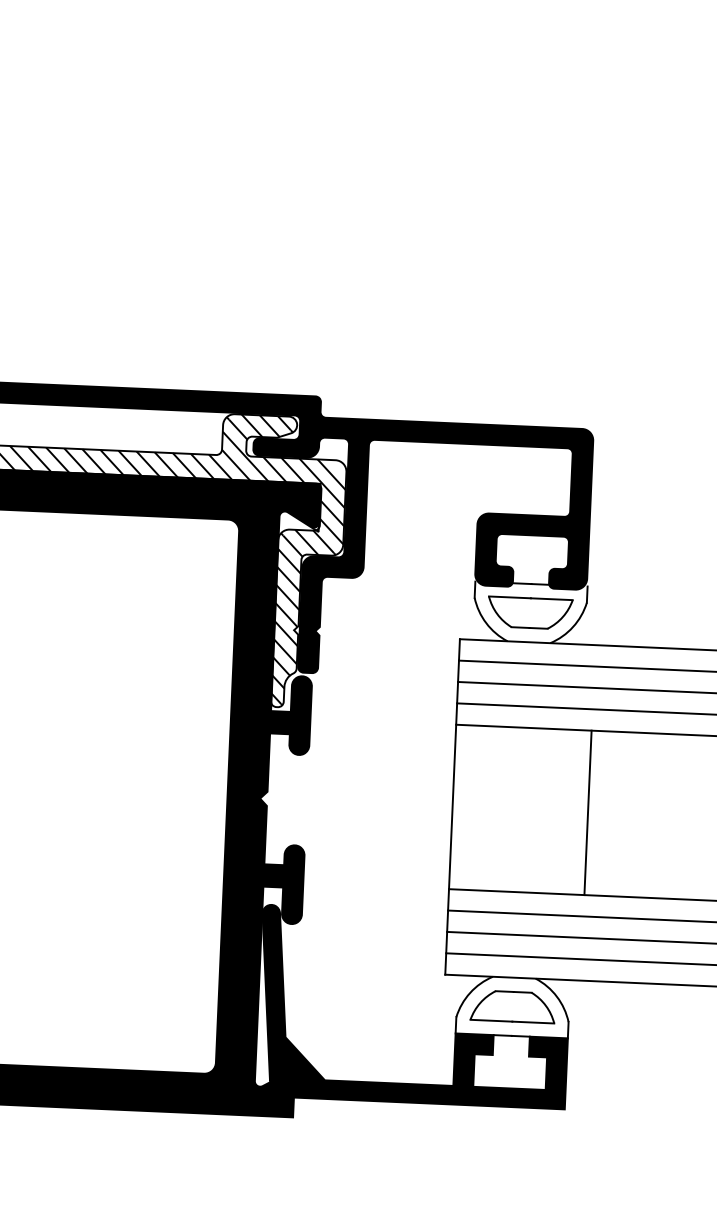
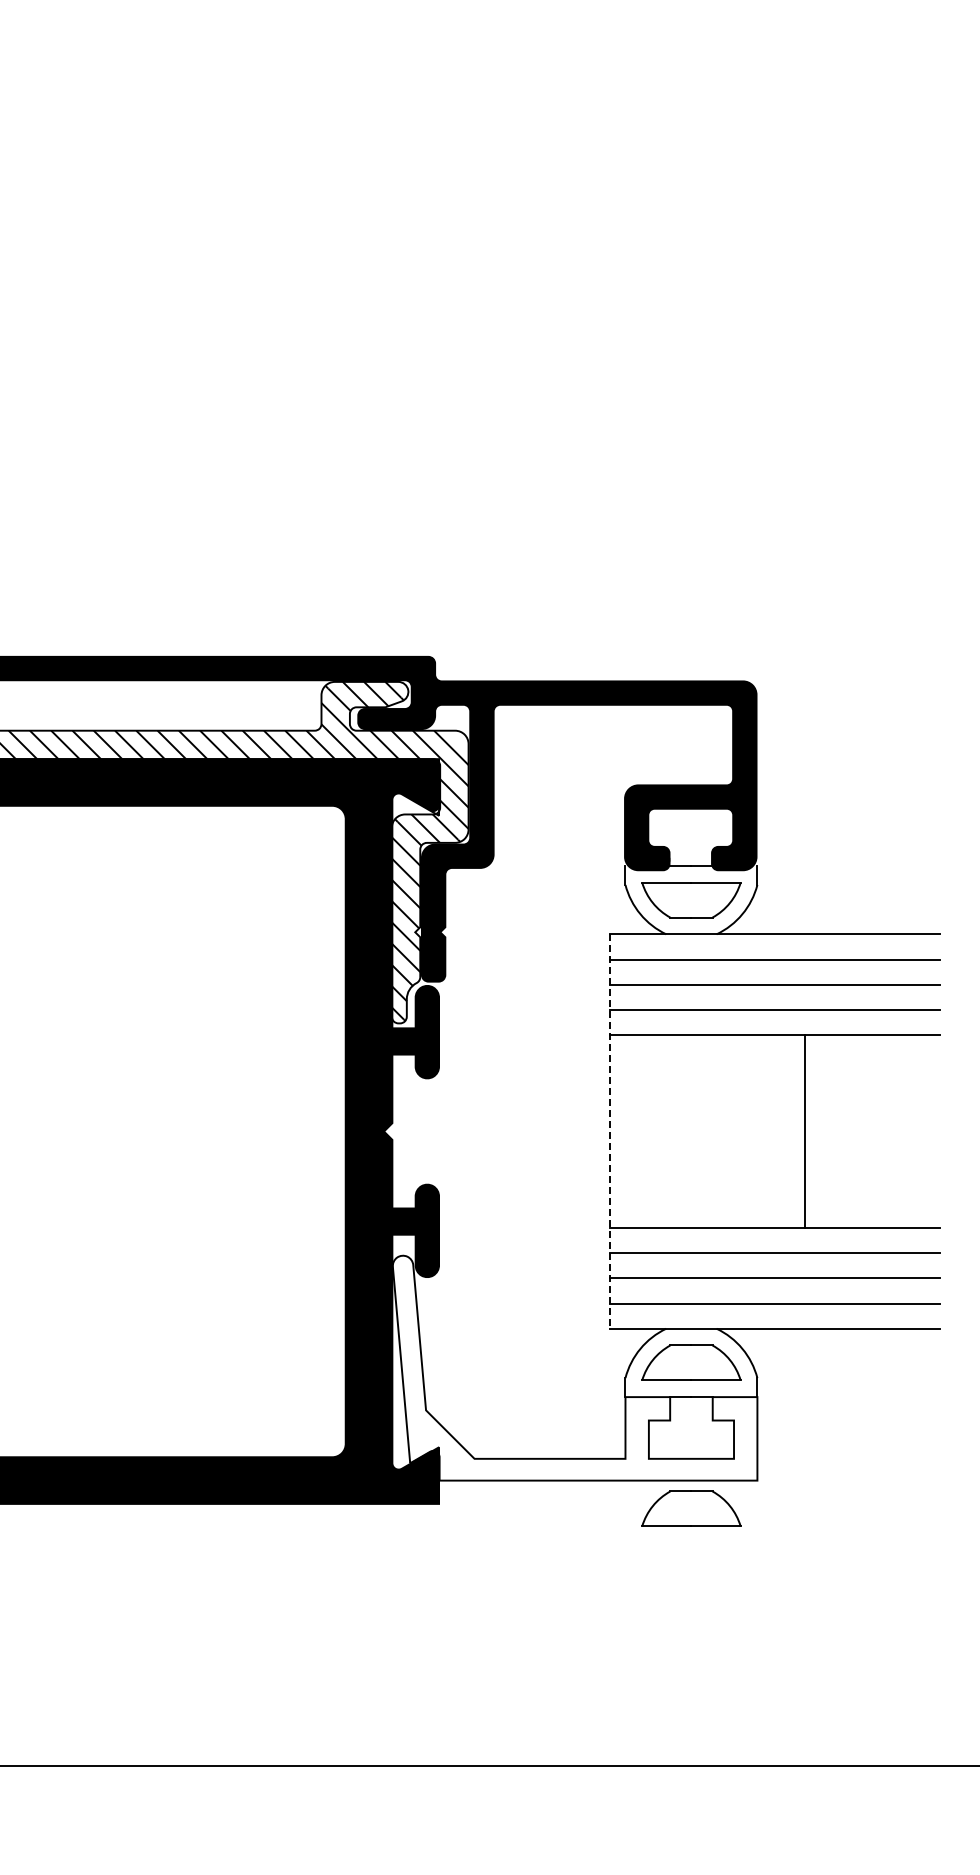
line: (452, 807) -> (610, 1132), solid -> dashed
line: (588, 812) -> (805, 1131), moved
fill: (413, 1006) -> (574, 1367), removed
part: (507, 1130) -> (691, 1508), added

